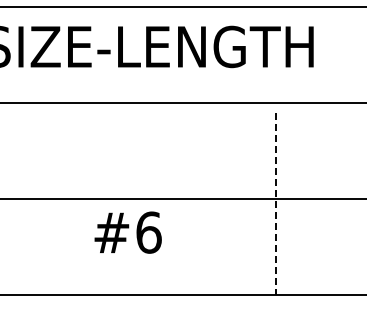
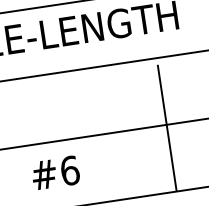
line: (275, 204) -> (167, 128), dashed -> solid
text: (127, 232) -> (55, 172), moved

